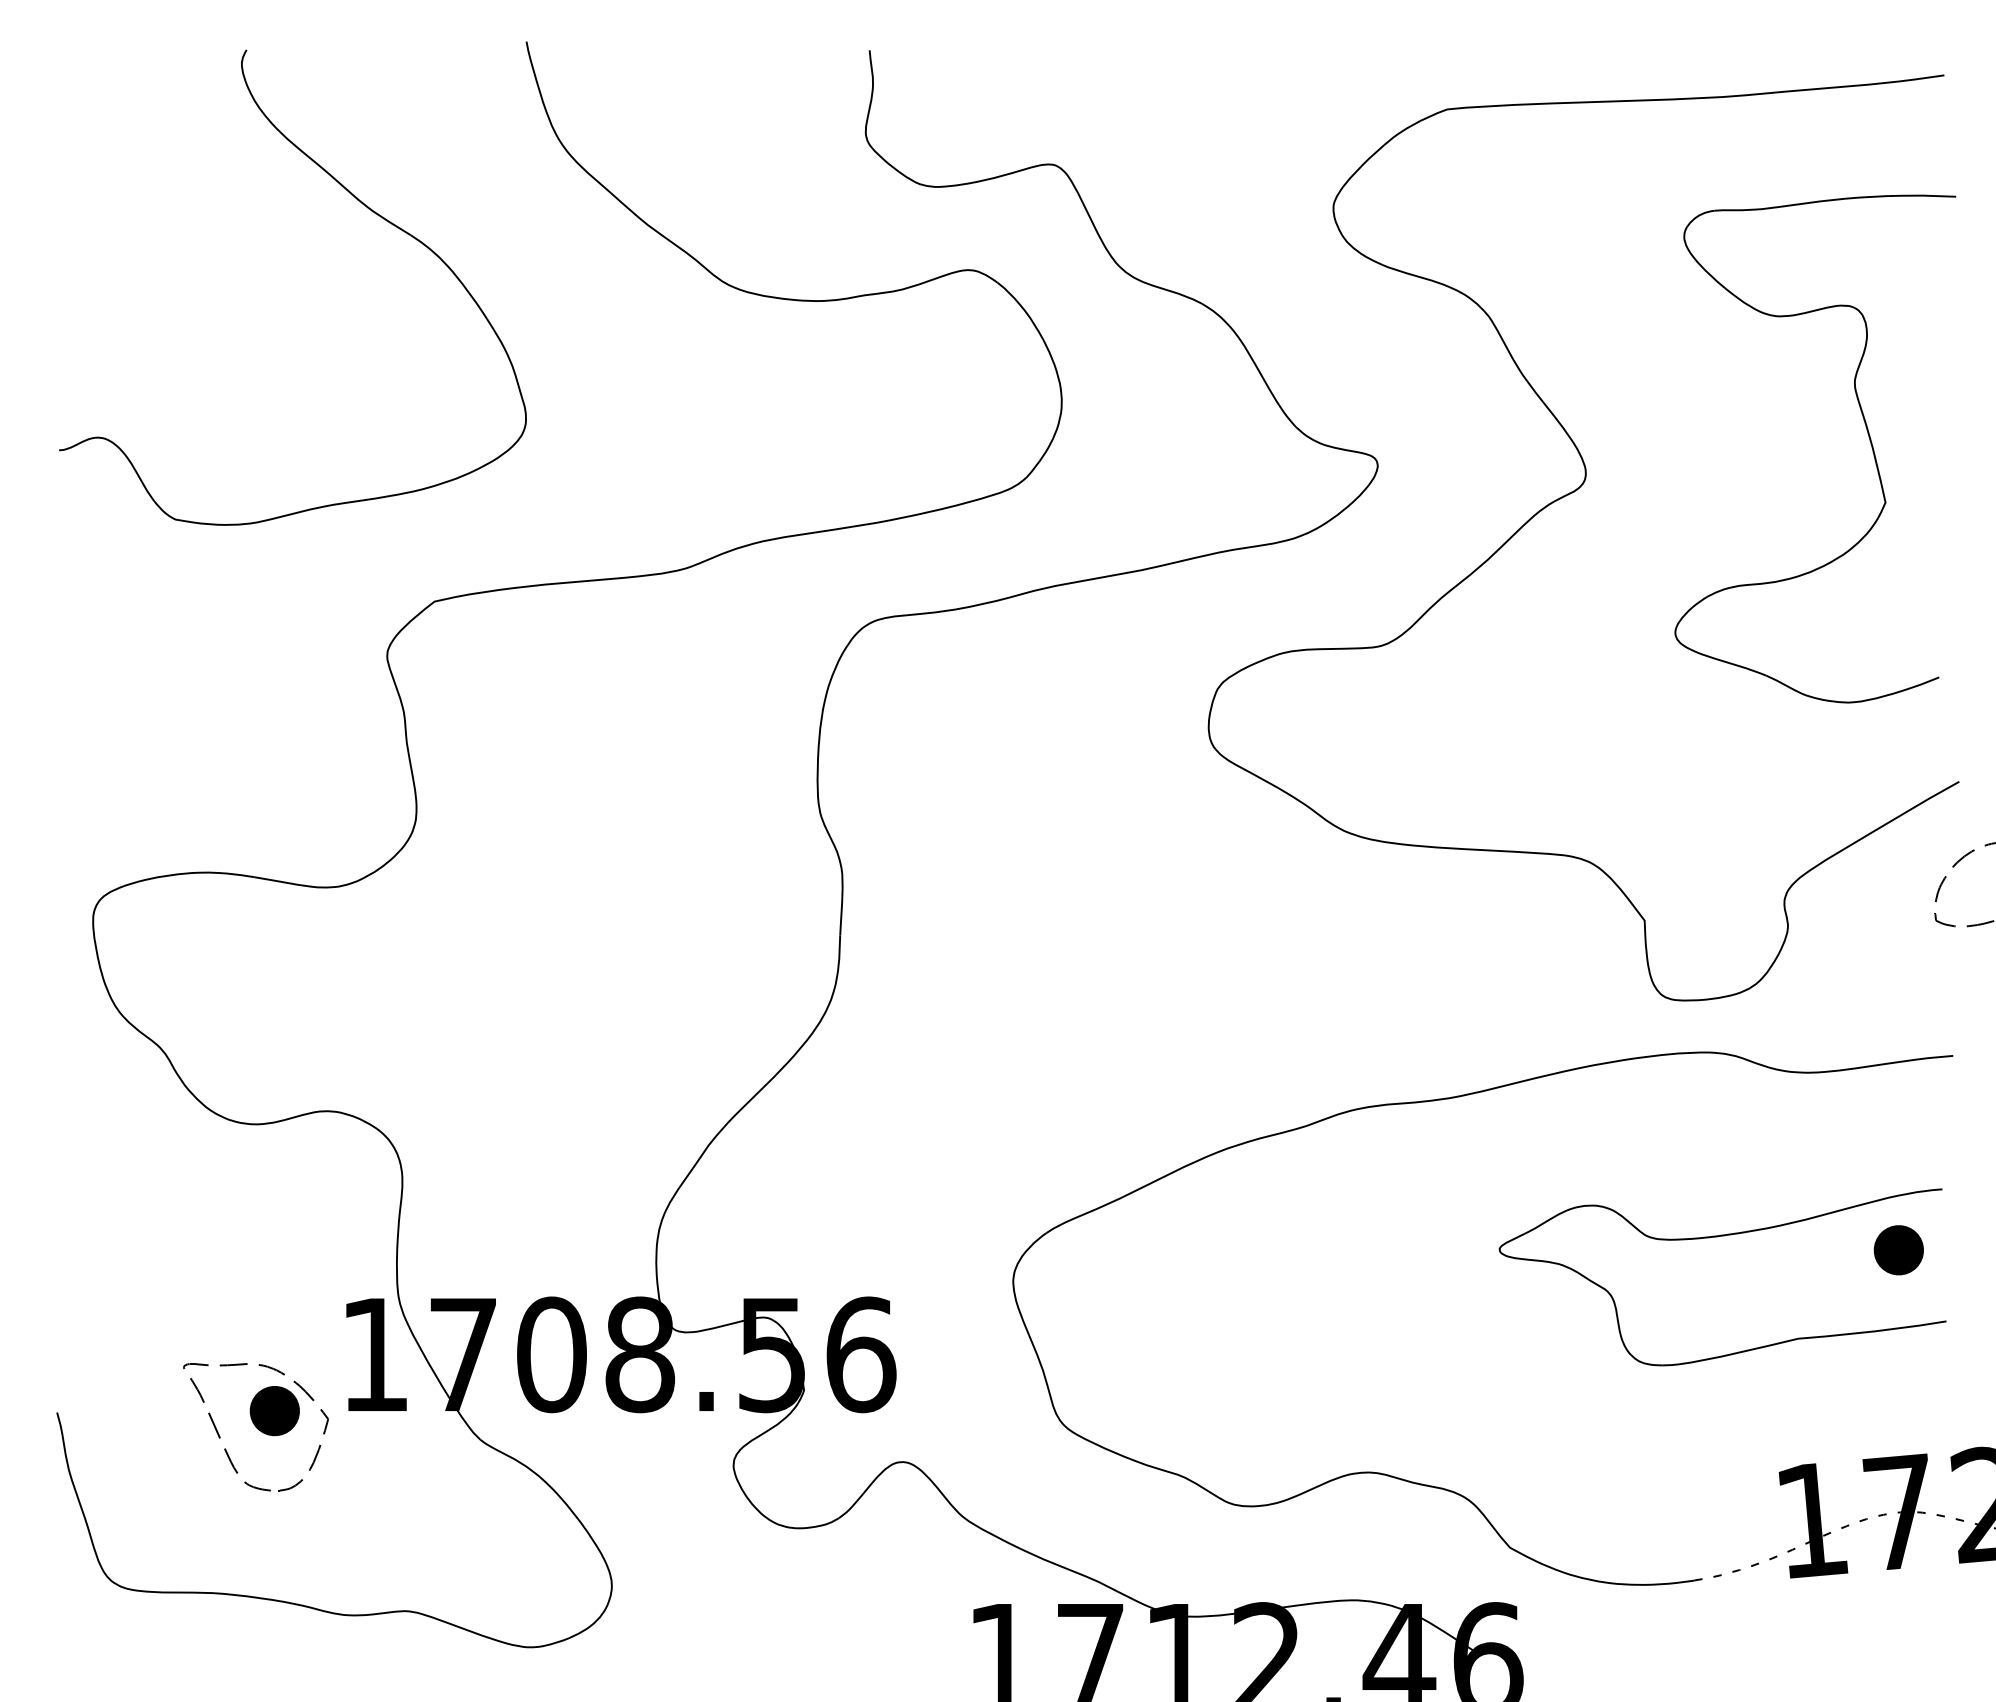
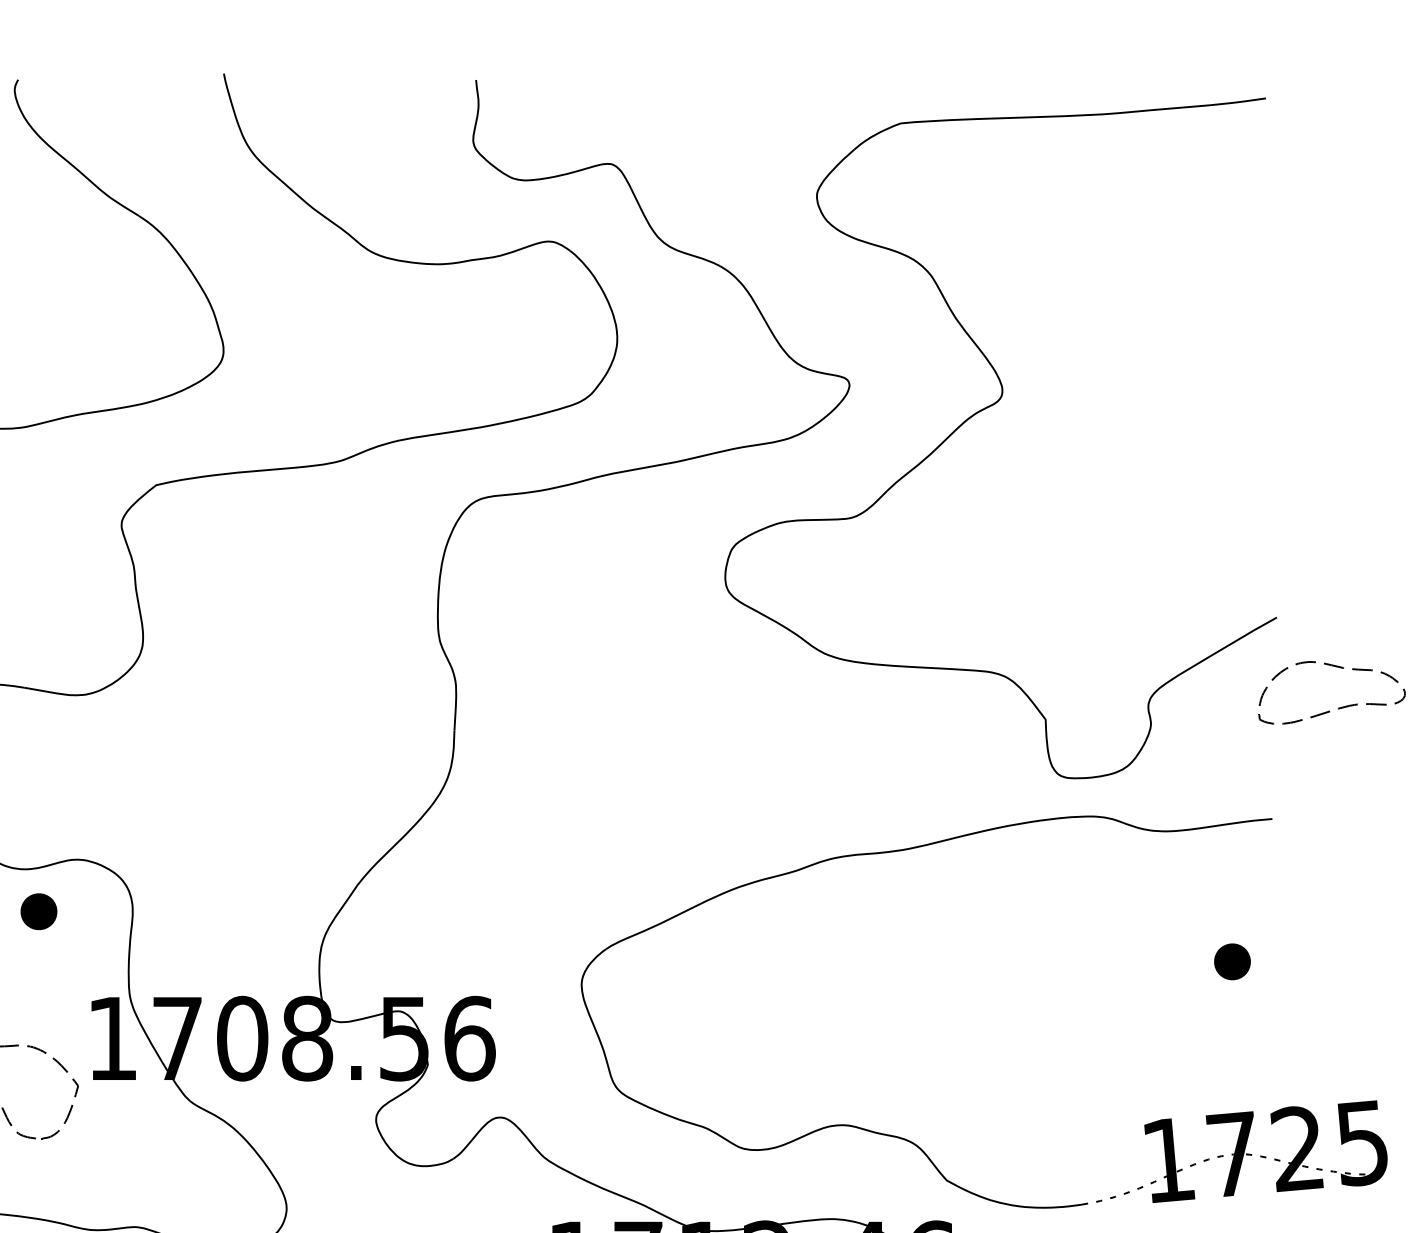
part: (1866, 430) -> (1208, 359), removed
part: (1717, 1237) -> (1099, 952), removed
part: (274, 1411) -> (38, 912), moved

